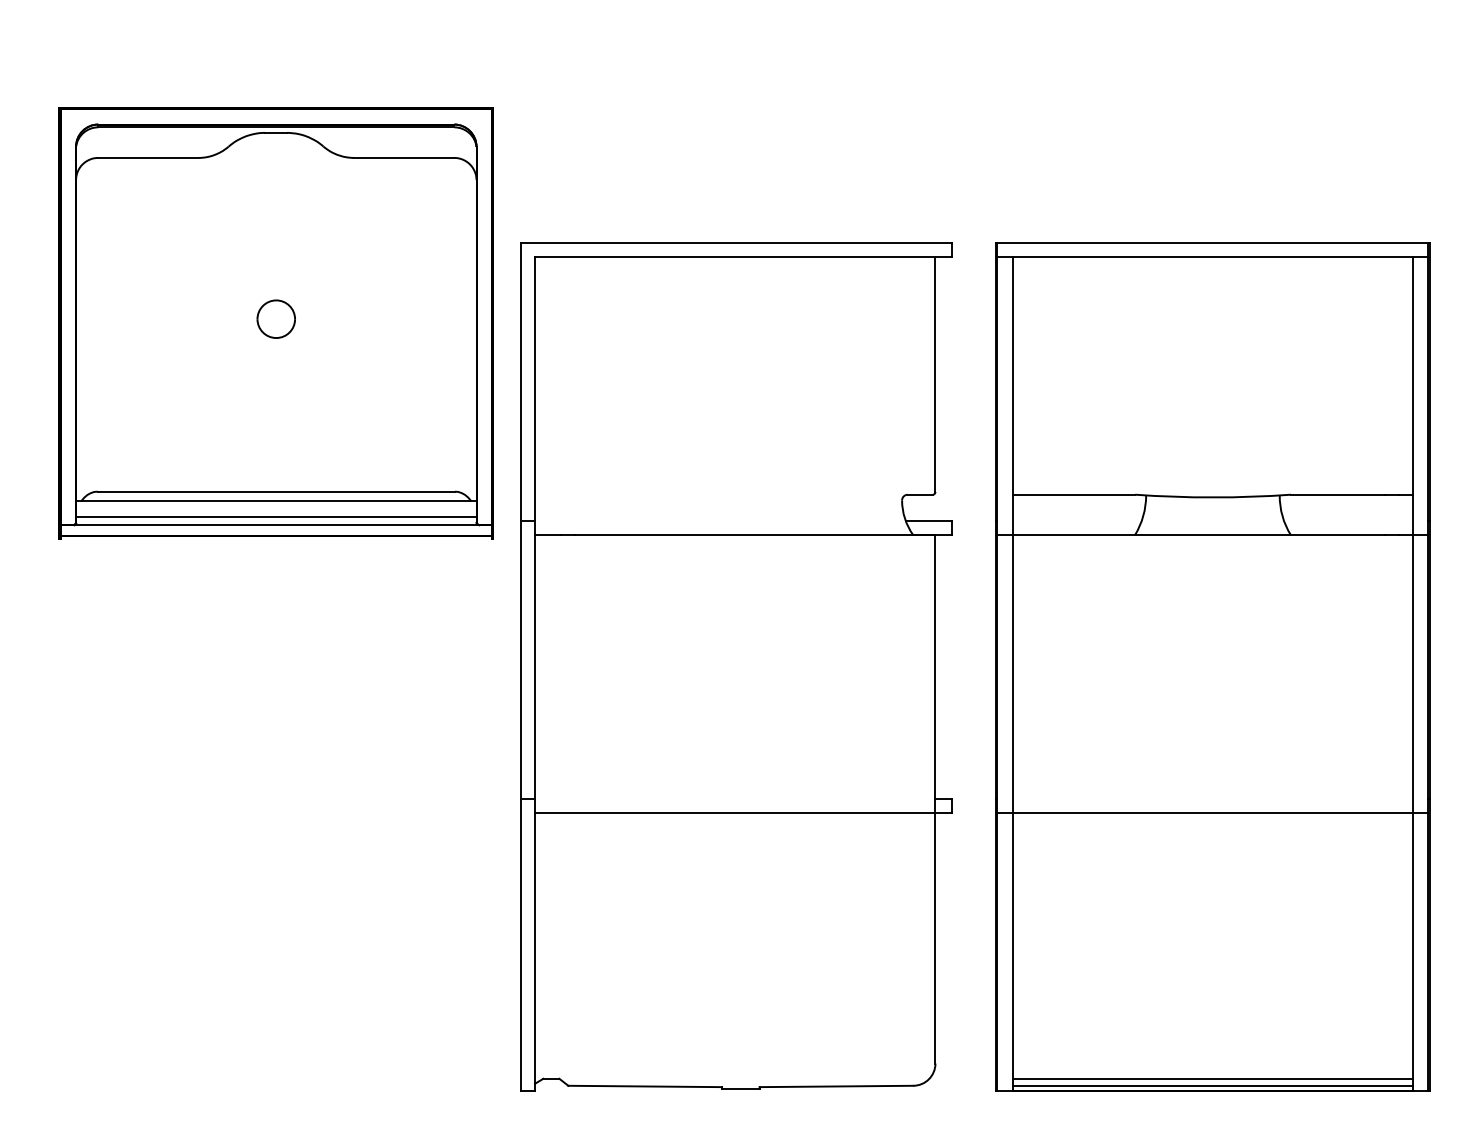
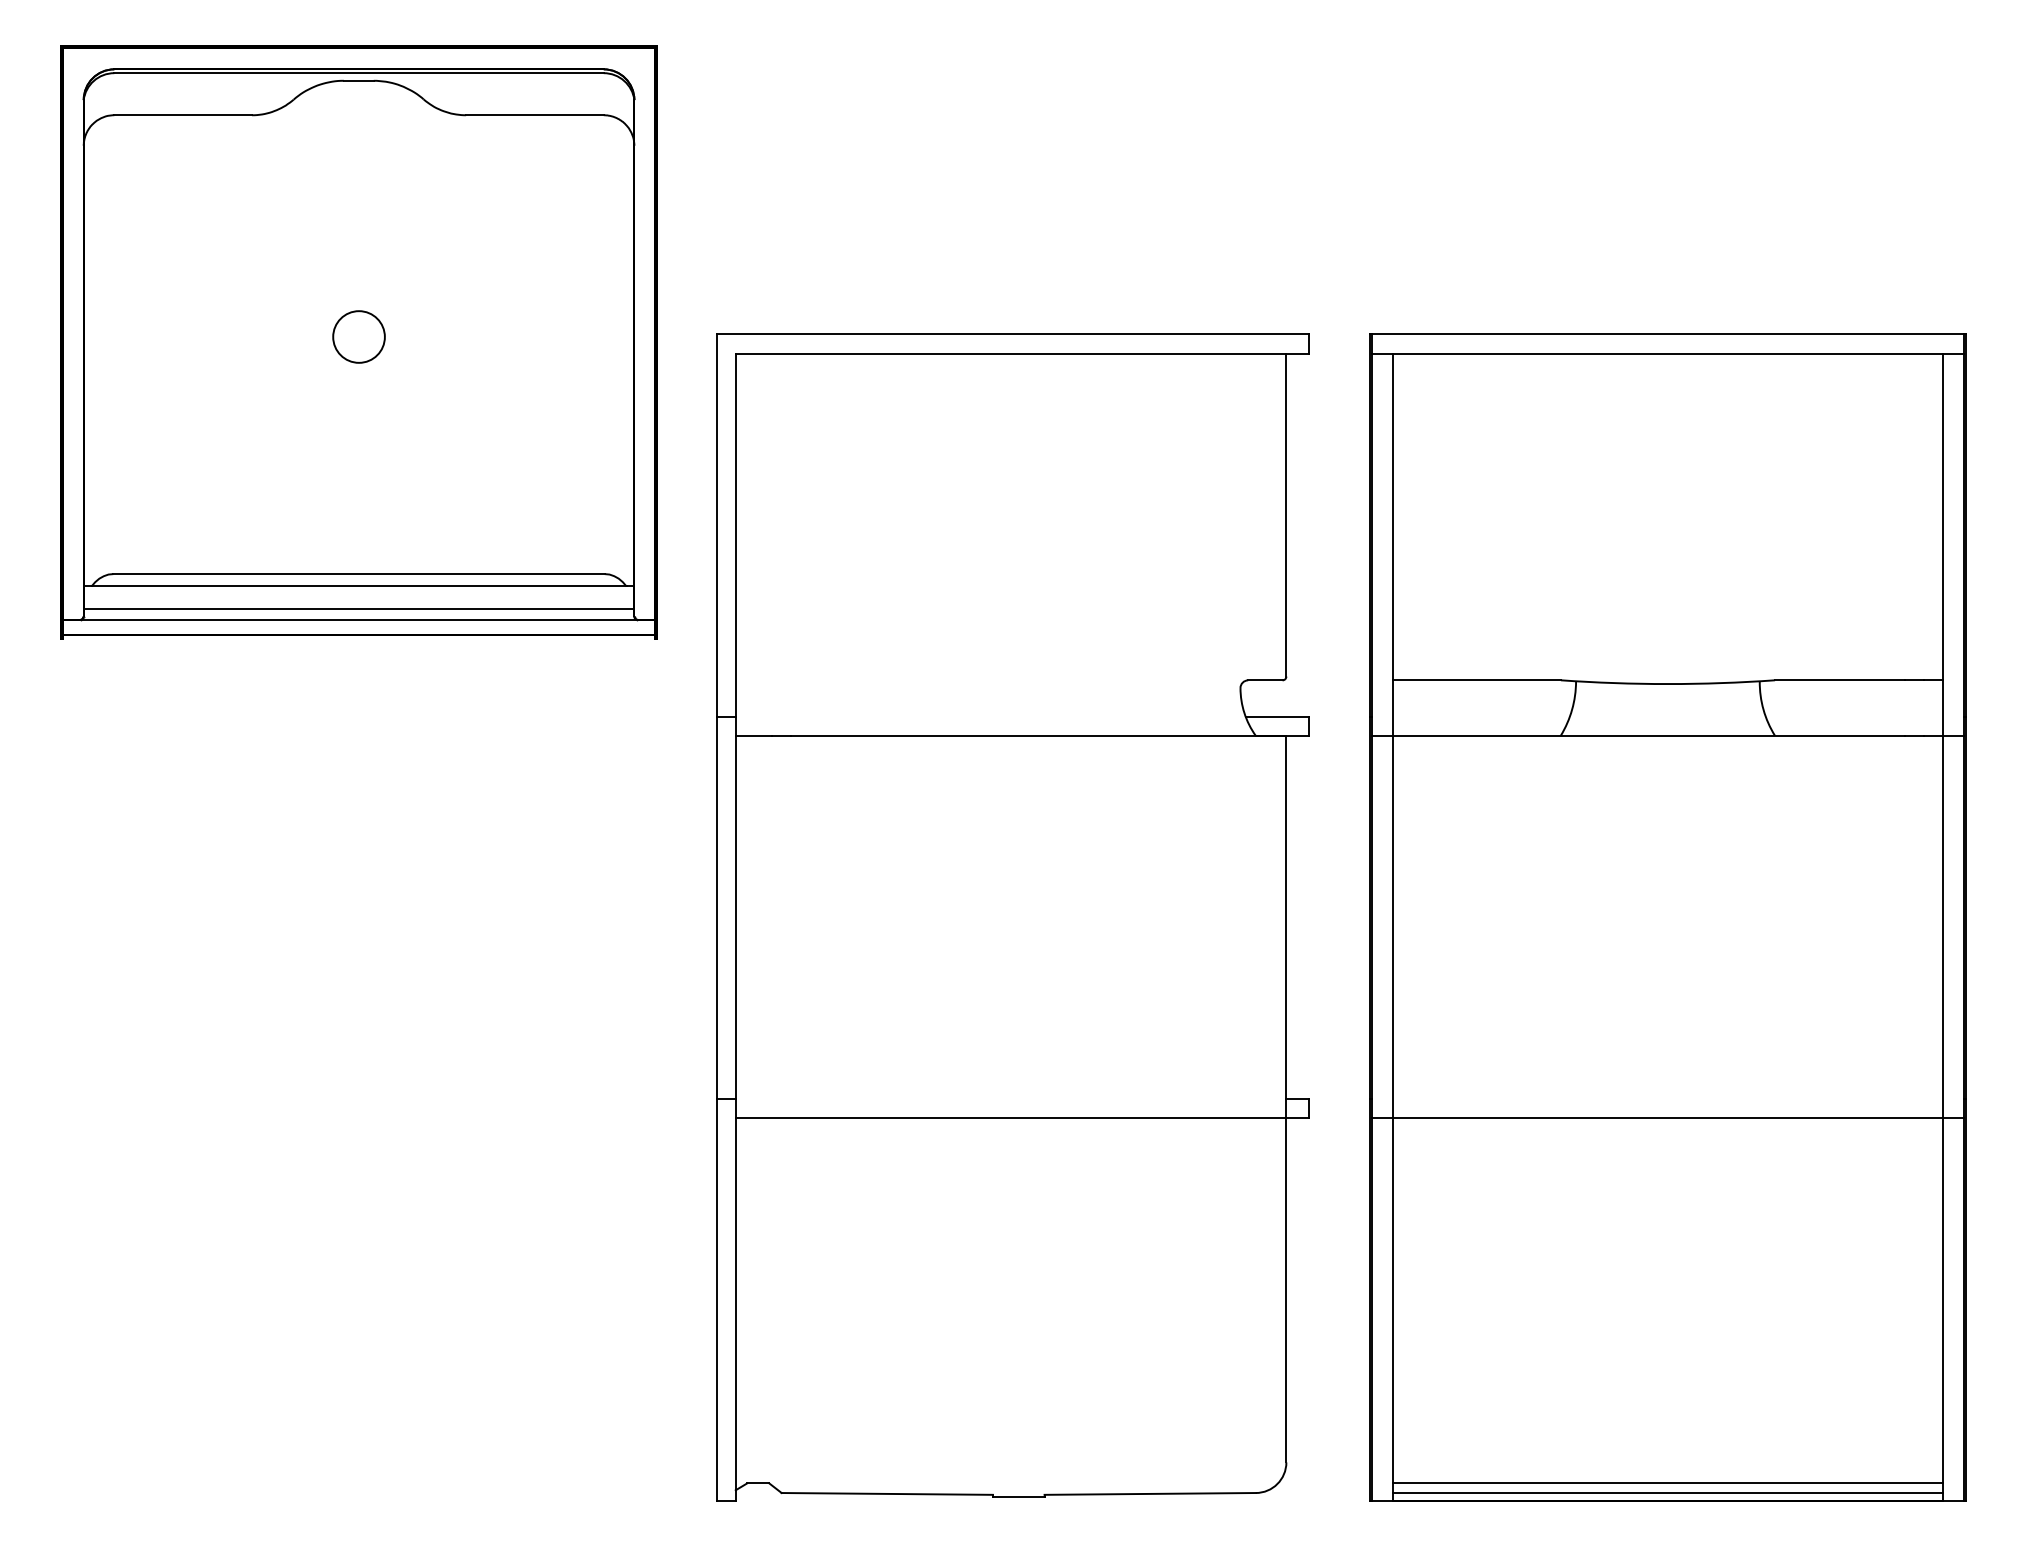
part: (275, 323) -> (358, 342), moved

